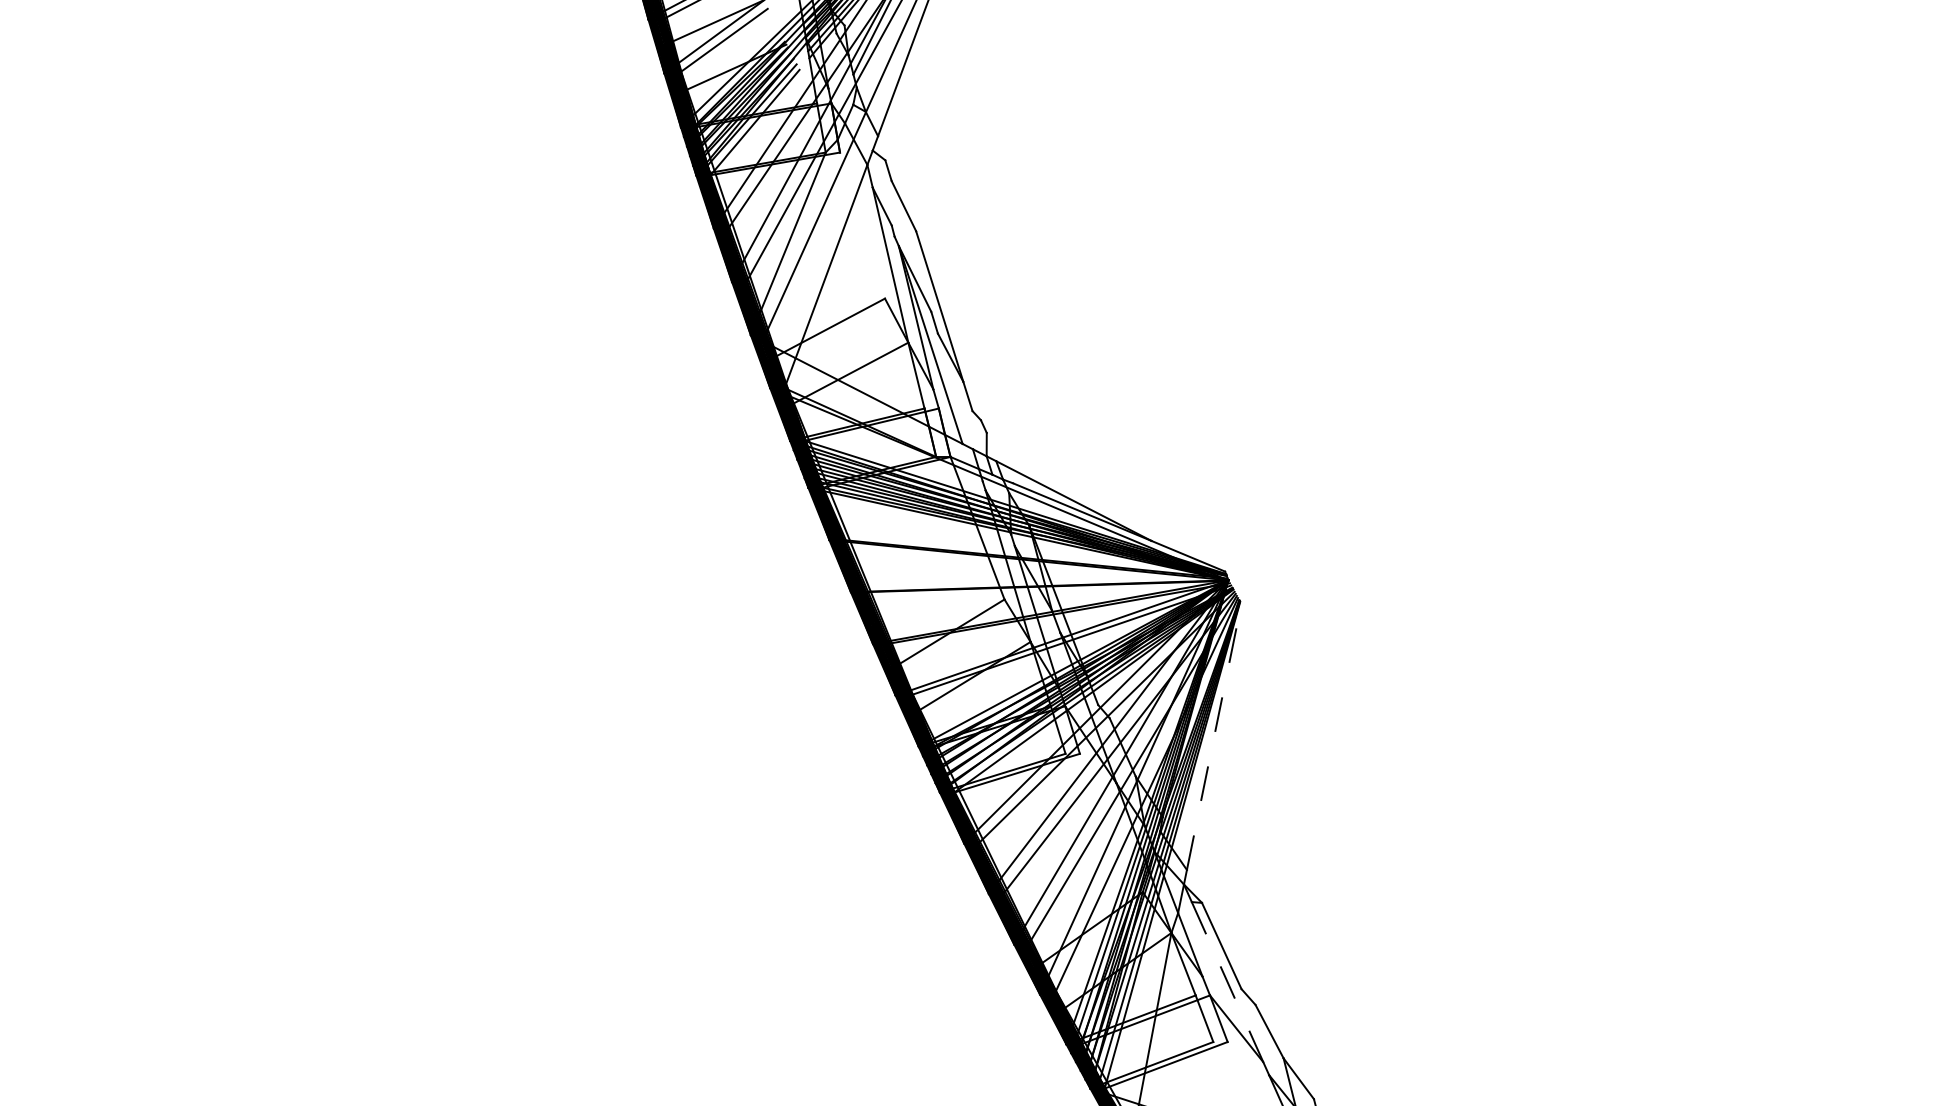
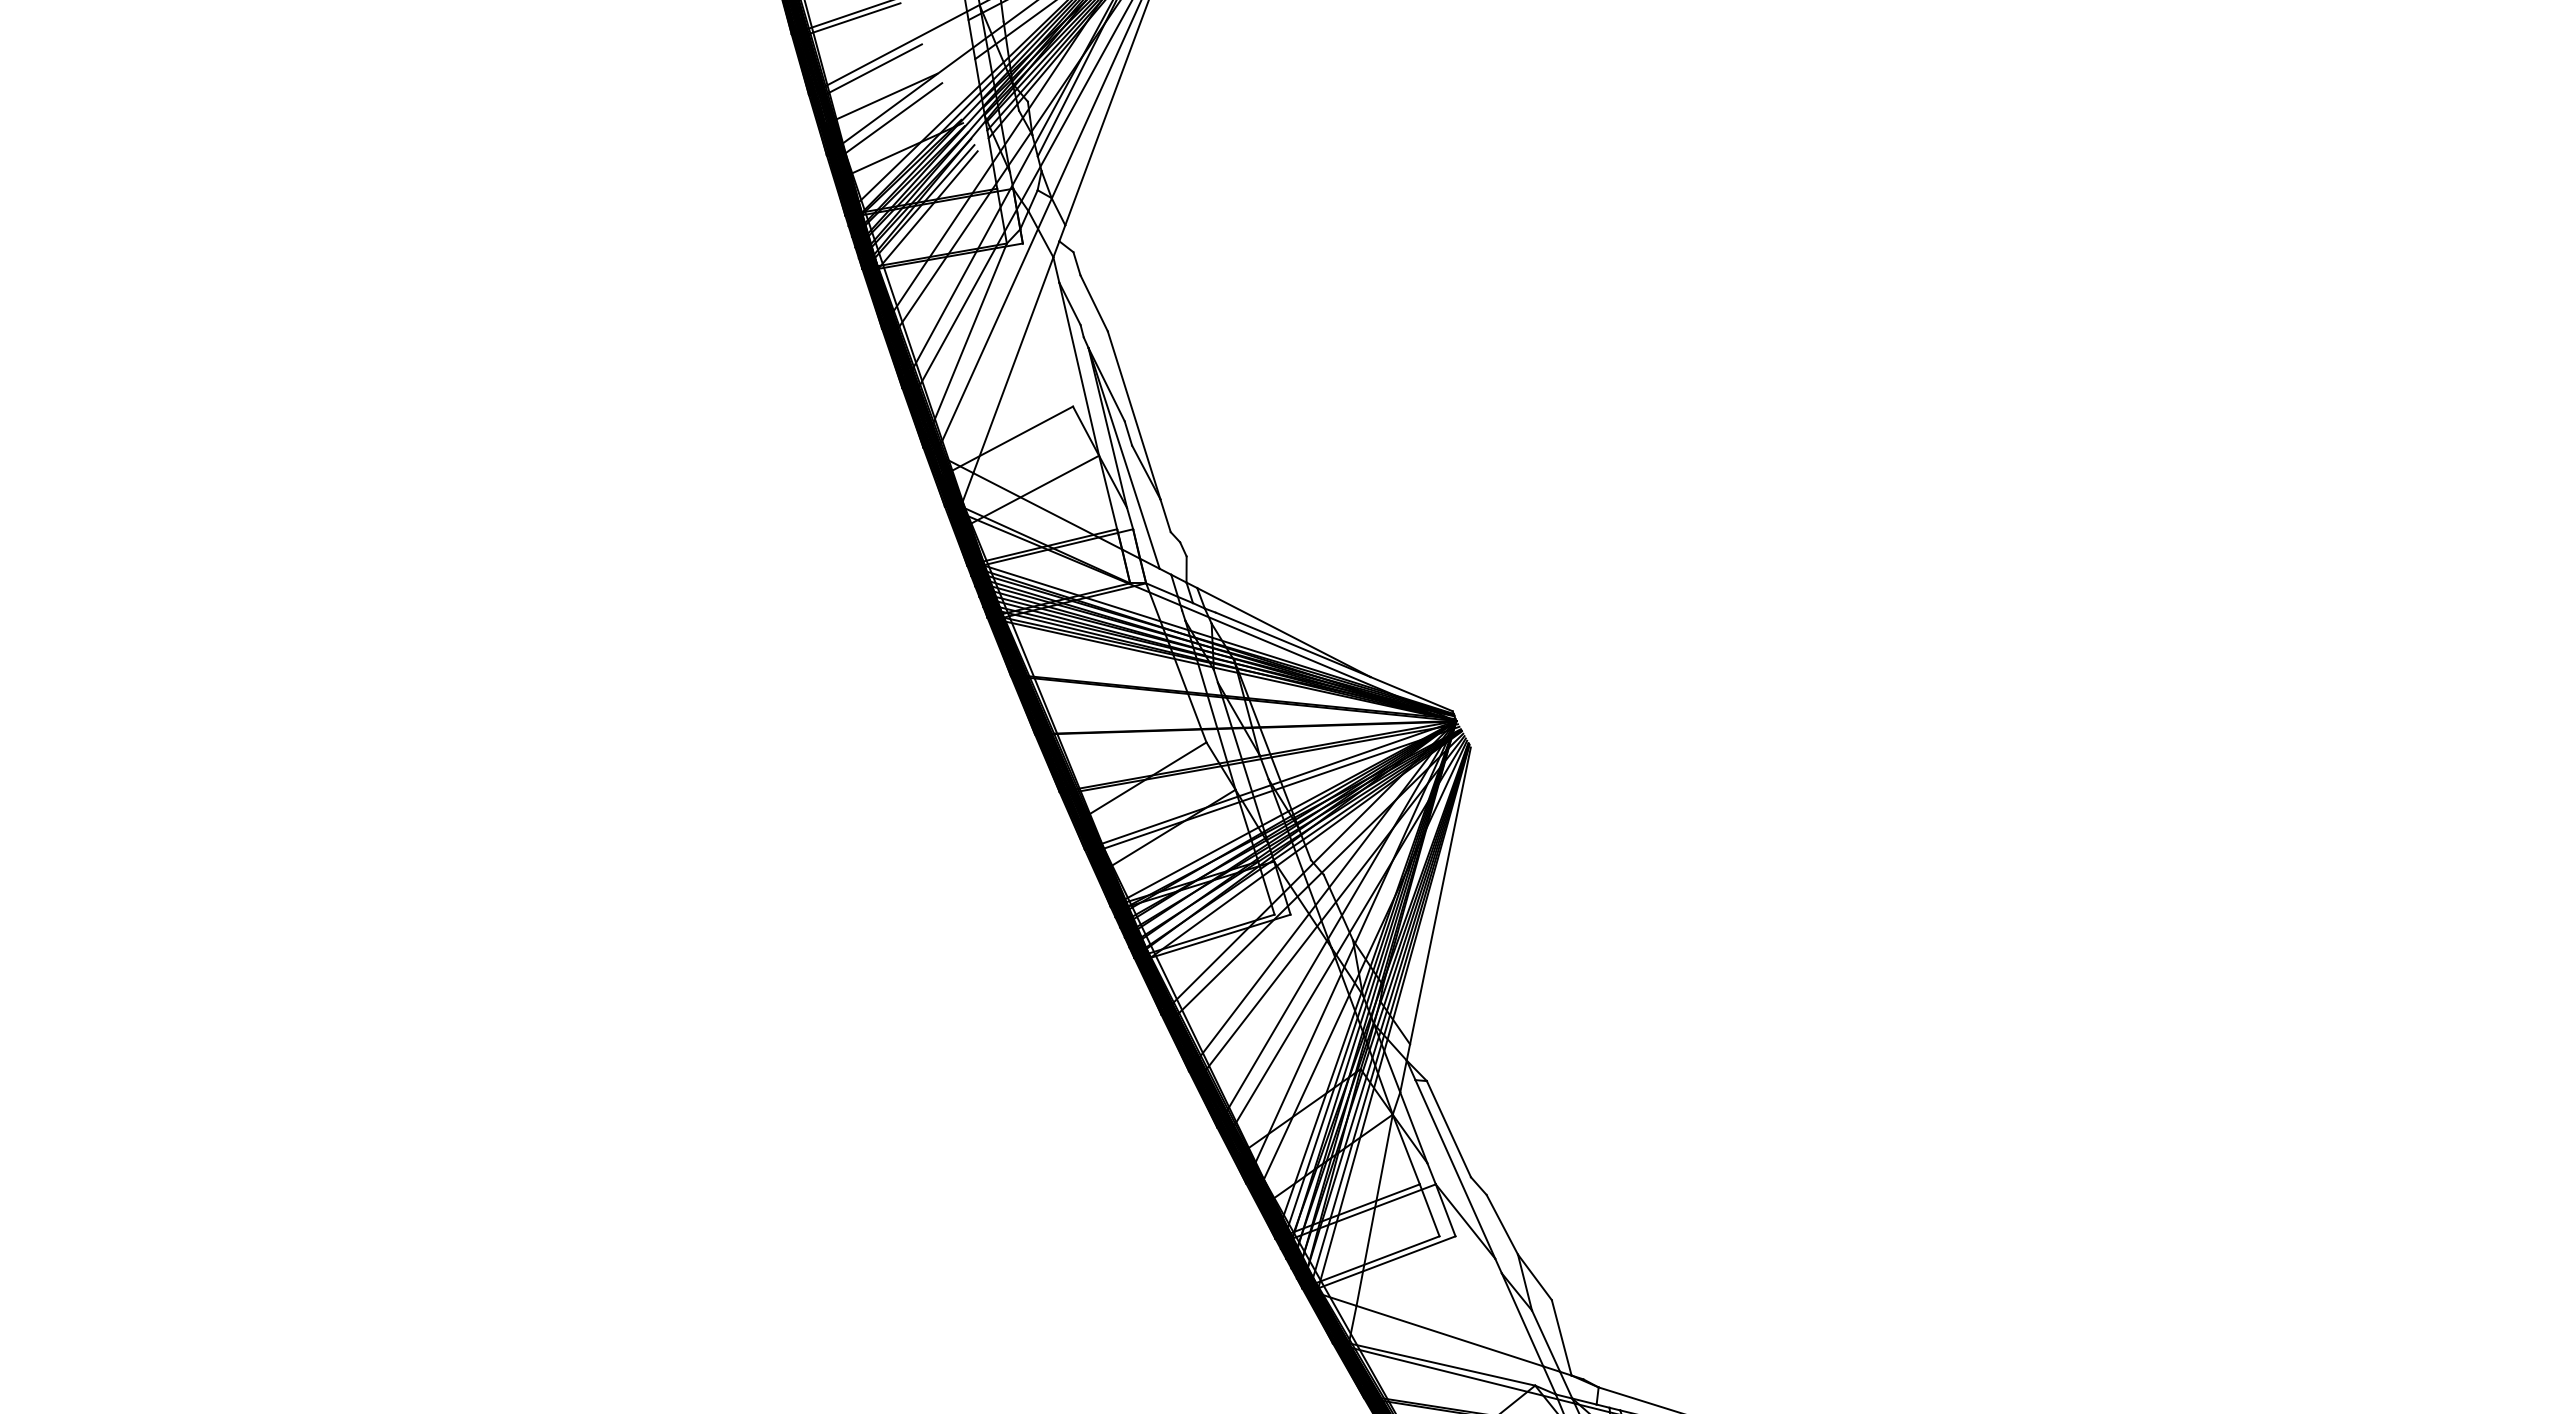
line: (1214, 736) -> (1440, 895), dashed -> solid
line: (1227, 982) -> (1455, 1169), dashed -> solid

